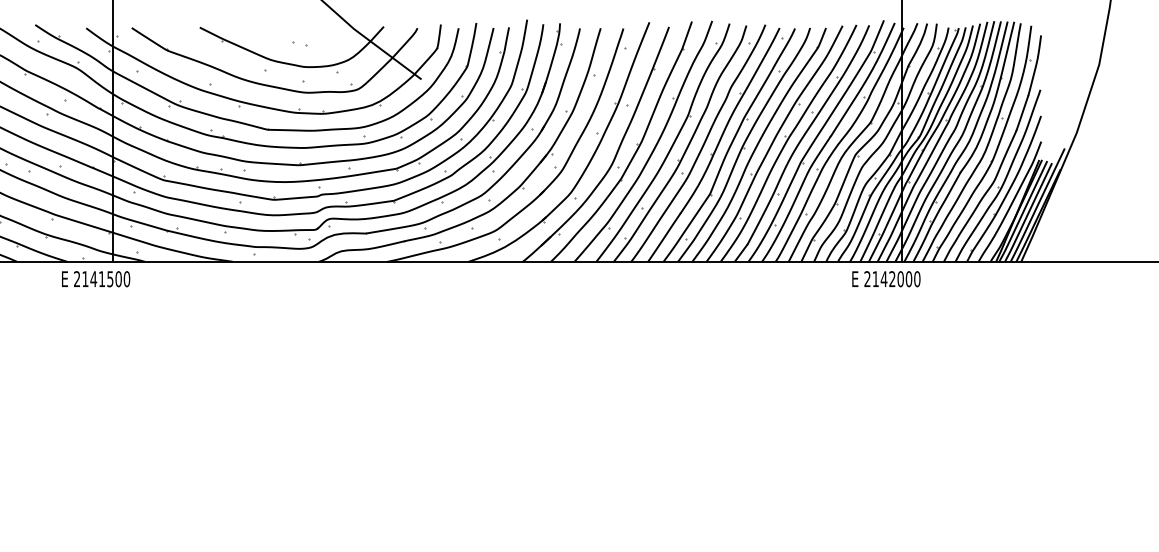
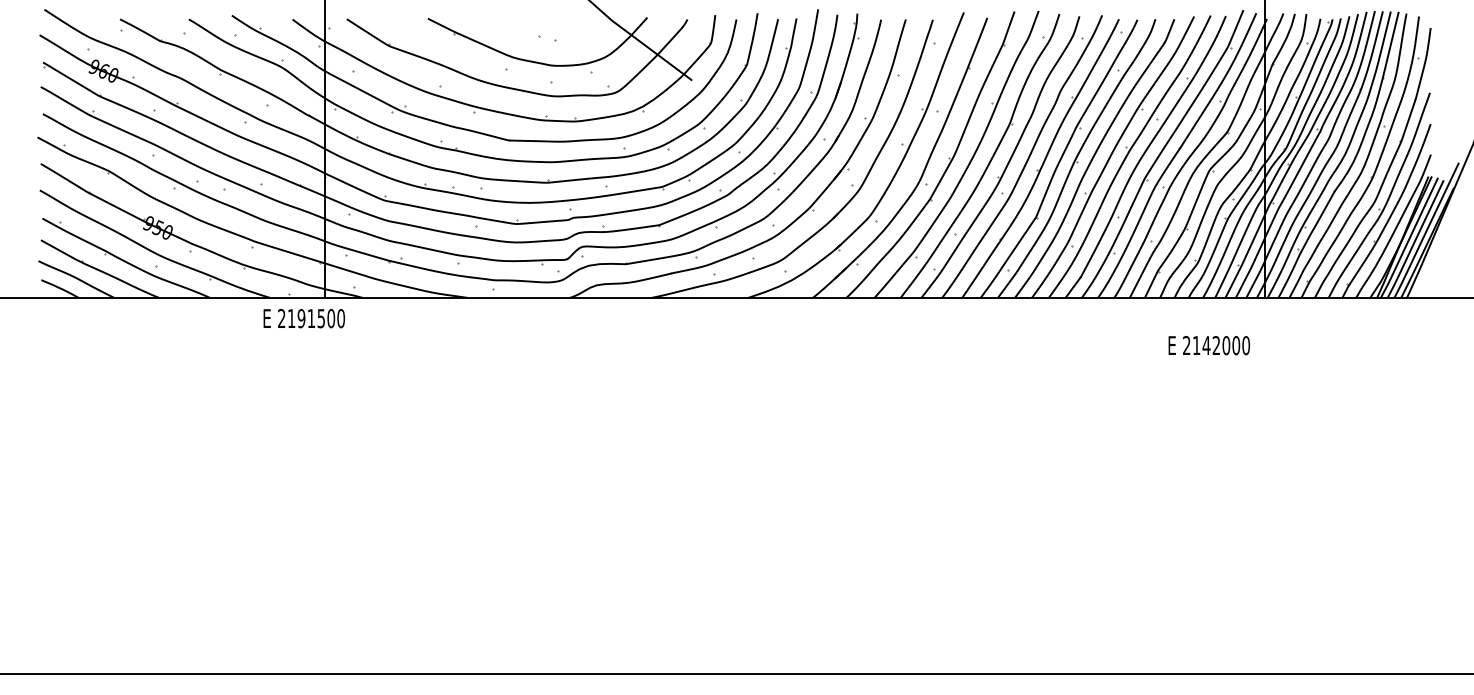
text: (93, 279) -> (301, 318), 2141500 -> 2191500
text: (885, 279) -> (1208, 345), moved

